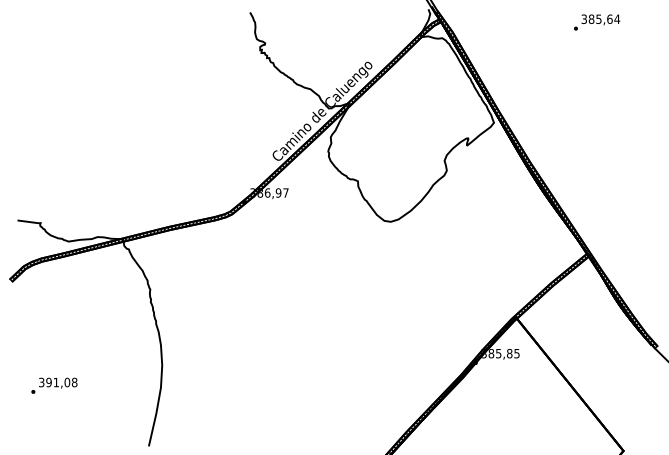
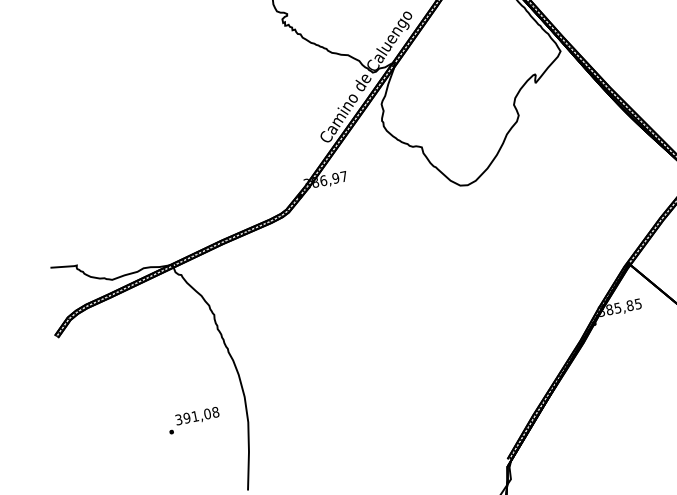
text: (54, 385) -> (193, 420), moved

